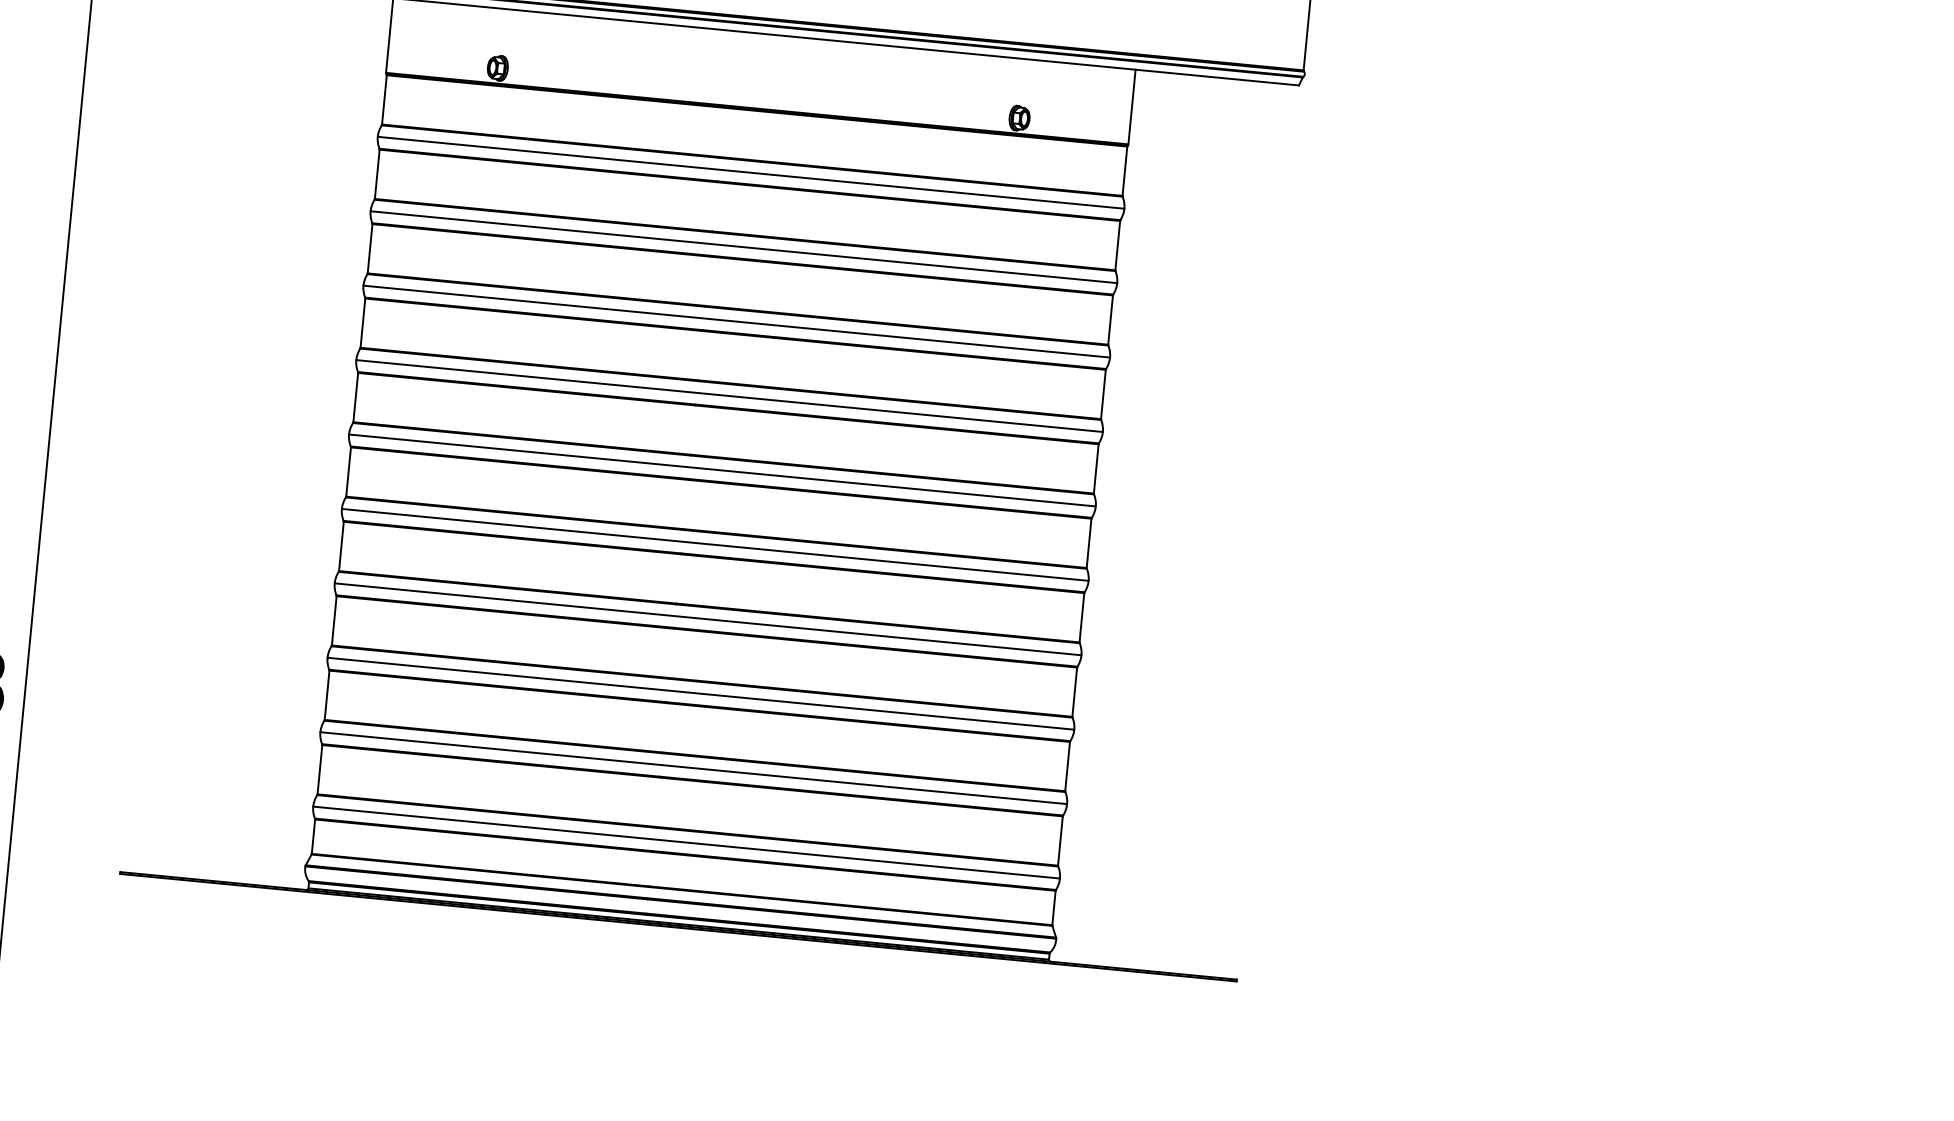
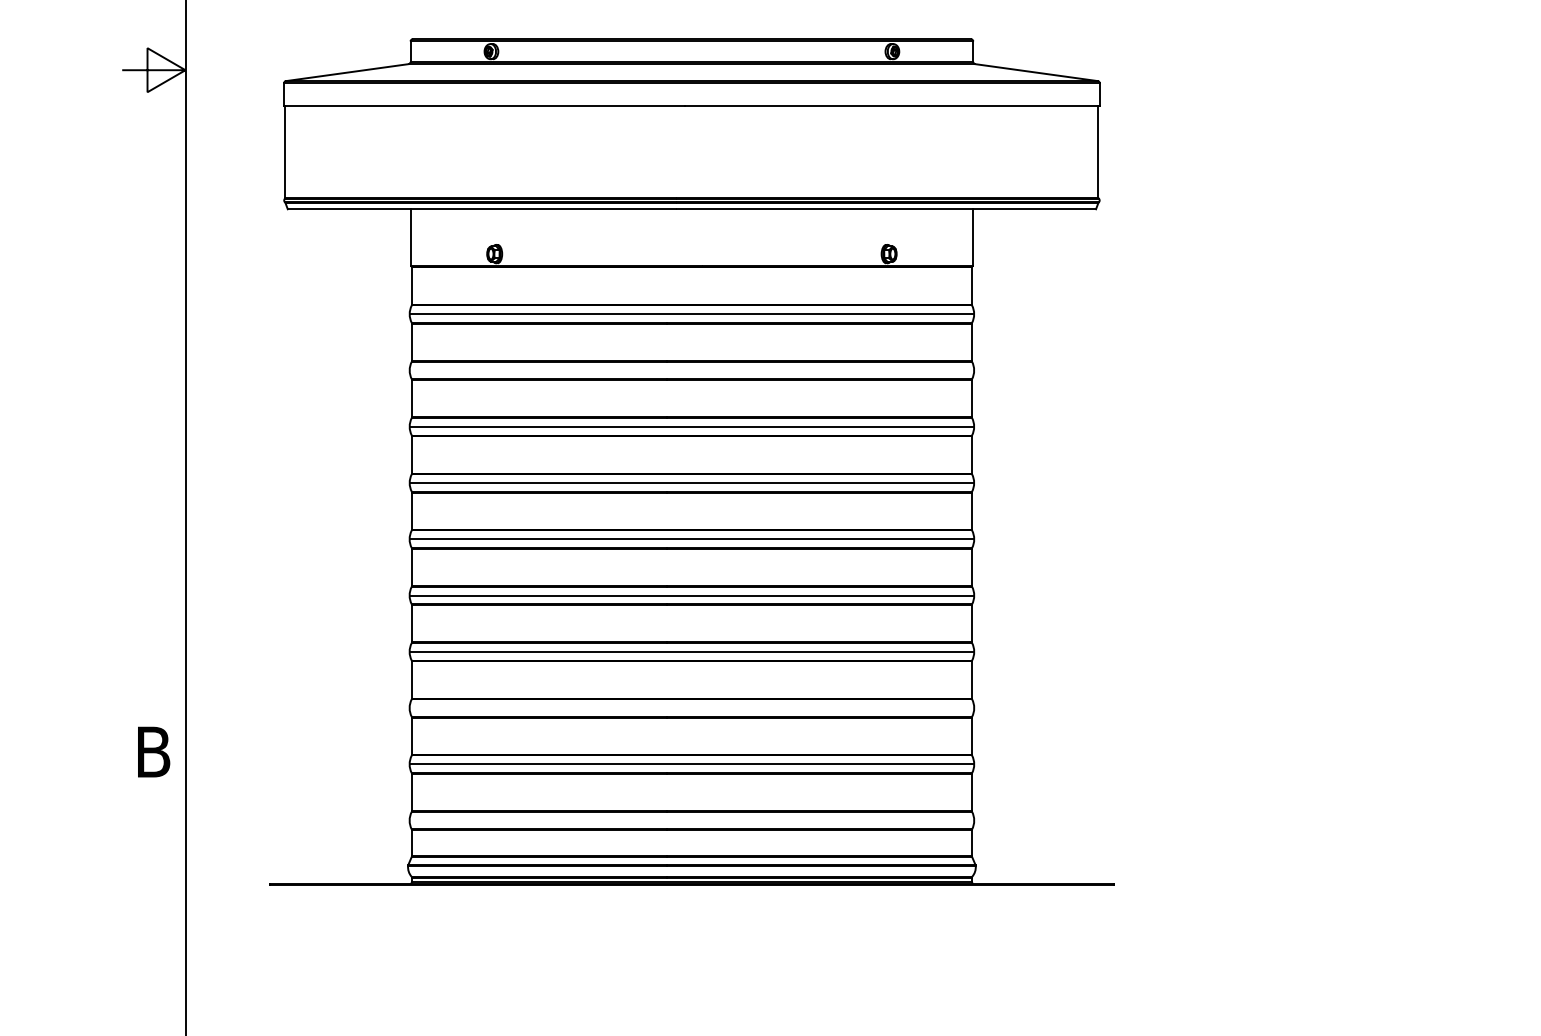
line: (743, 247) -> (691, 370), removed
line: (700, 694) -> (691, 708), removed
line: (686, 842) -> (691, 820), removed

